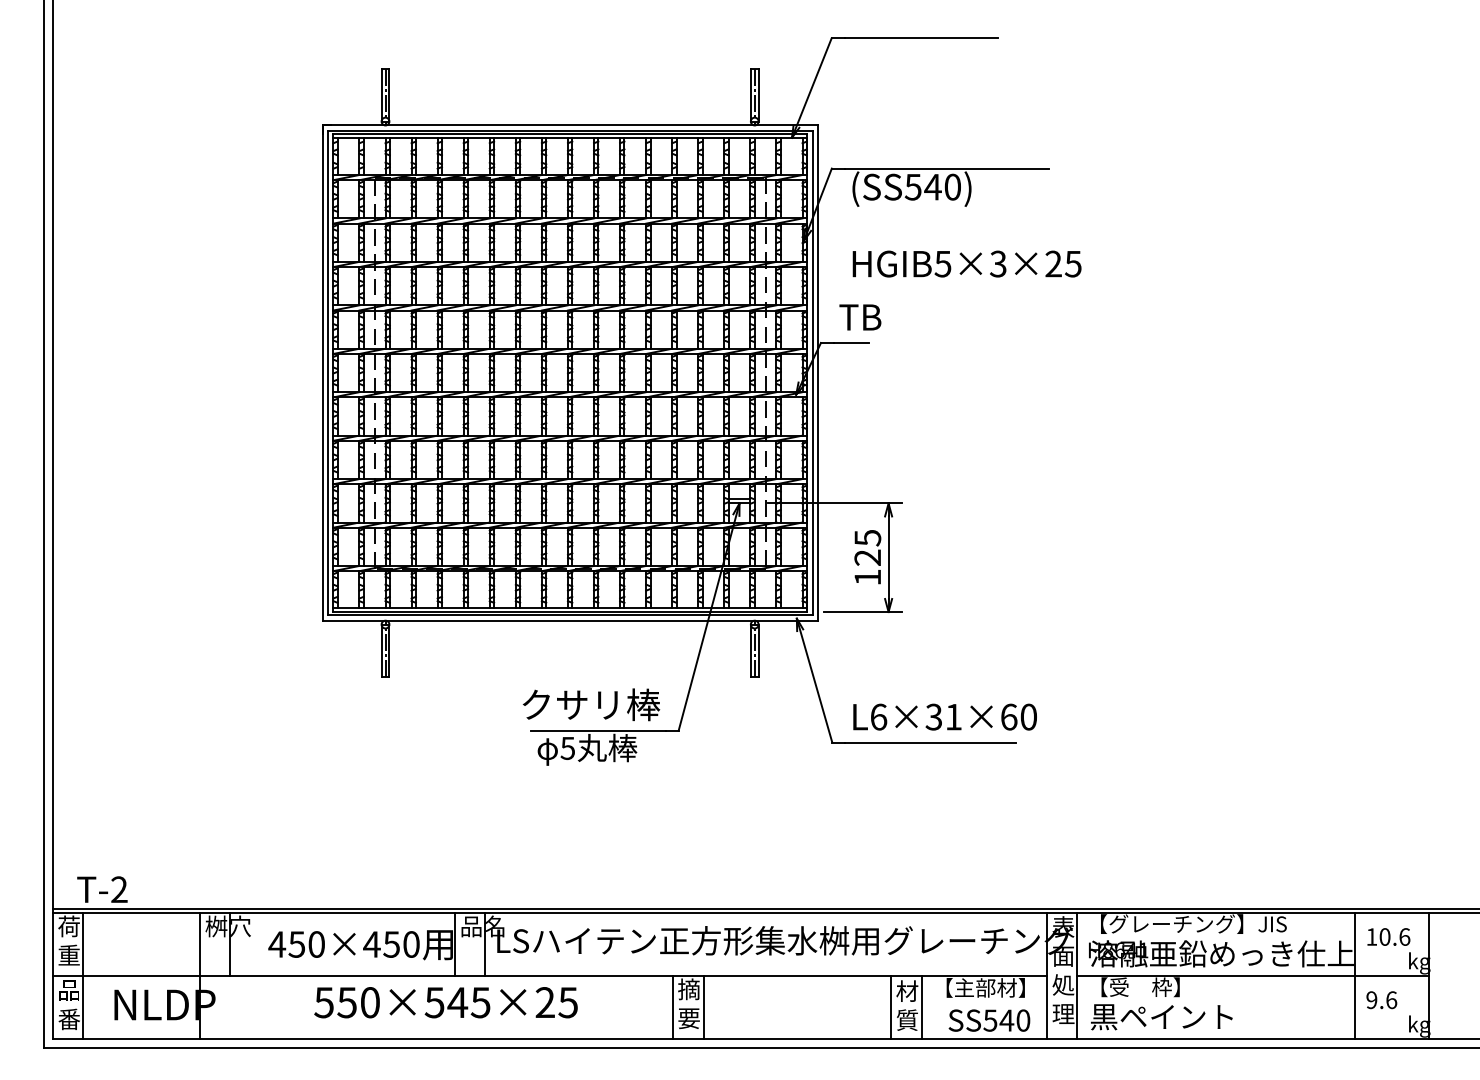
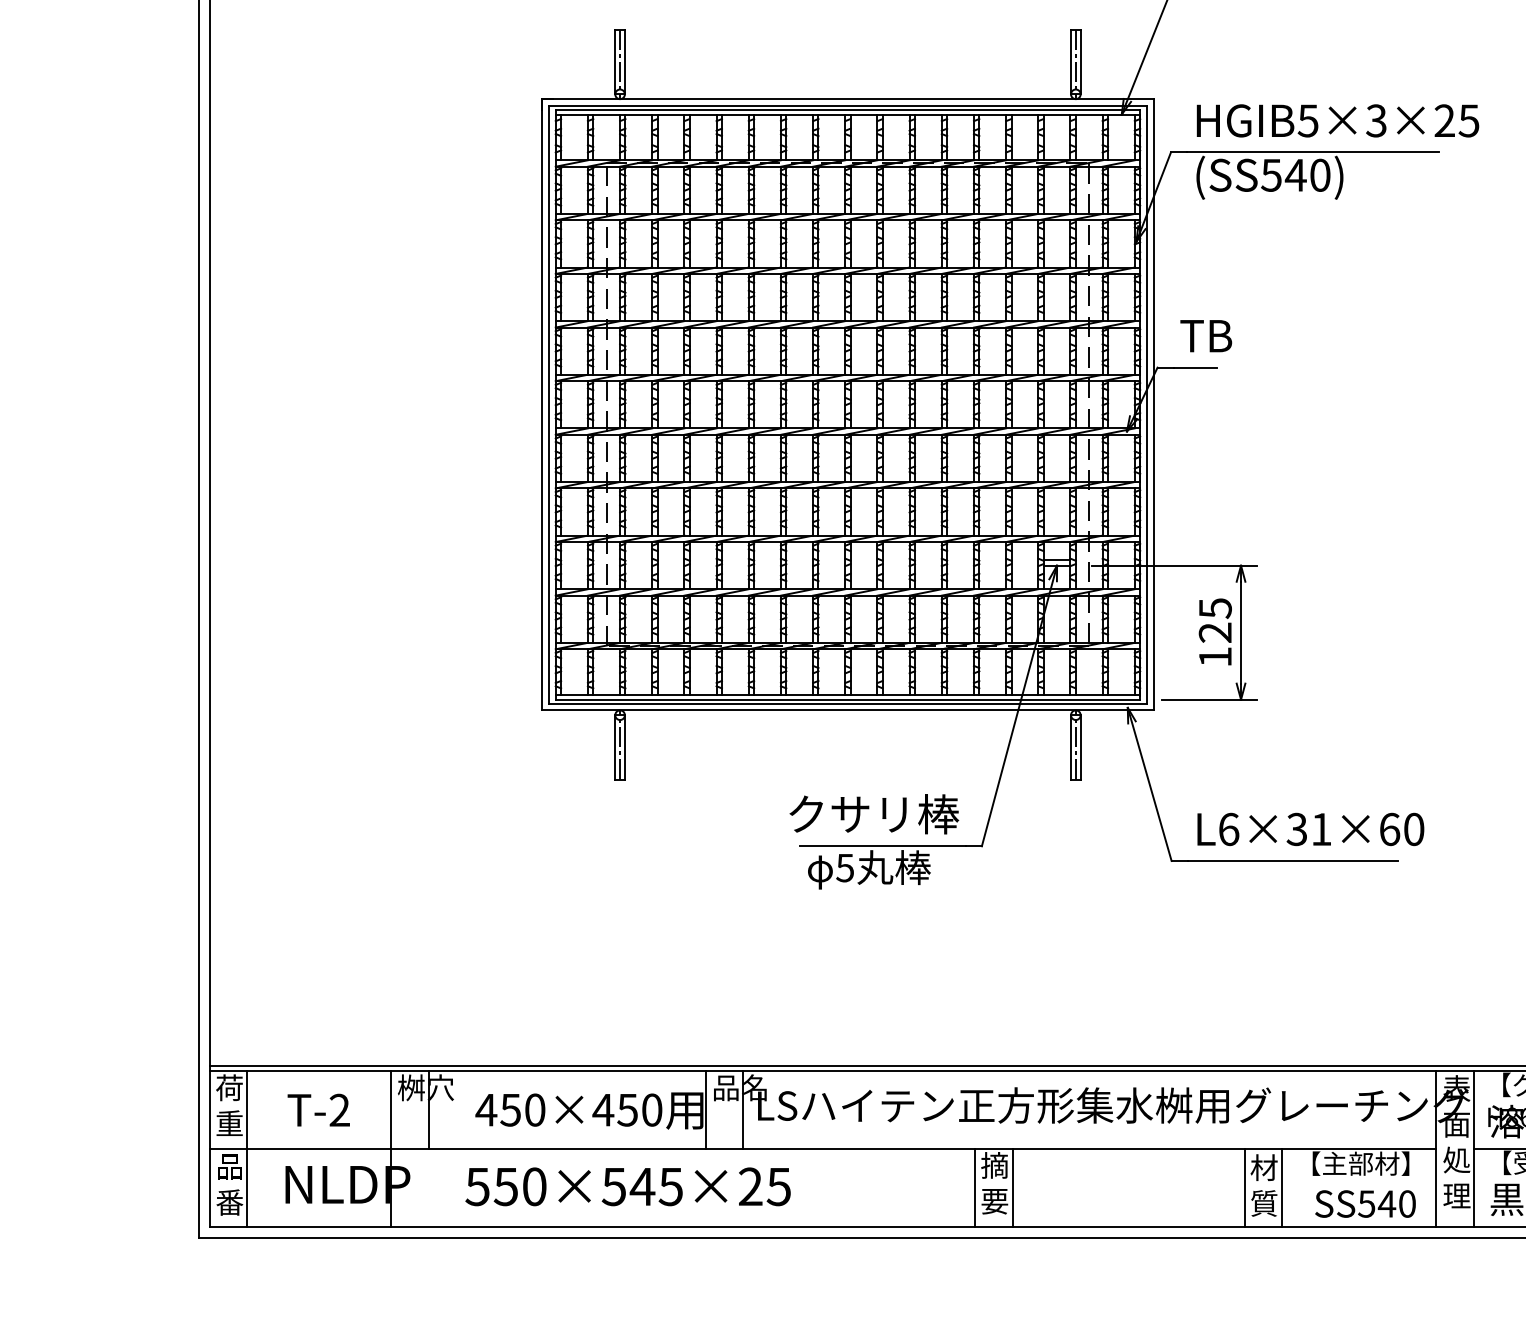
text: (966, 263) -> (1337, 120), moved
text: (102, 889) -> (318, 1110), moved
text: (445, 1002) -> (627, 1186), moved

